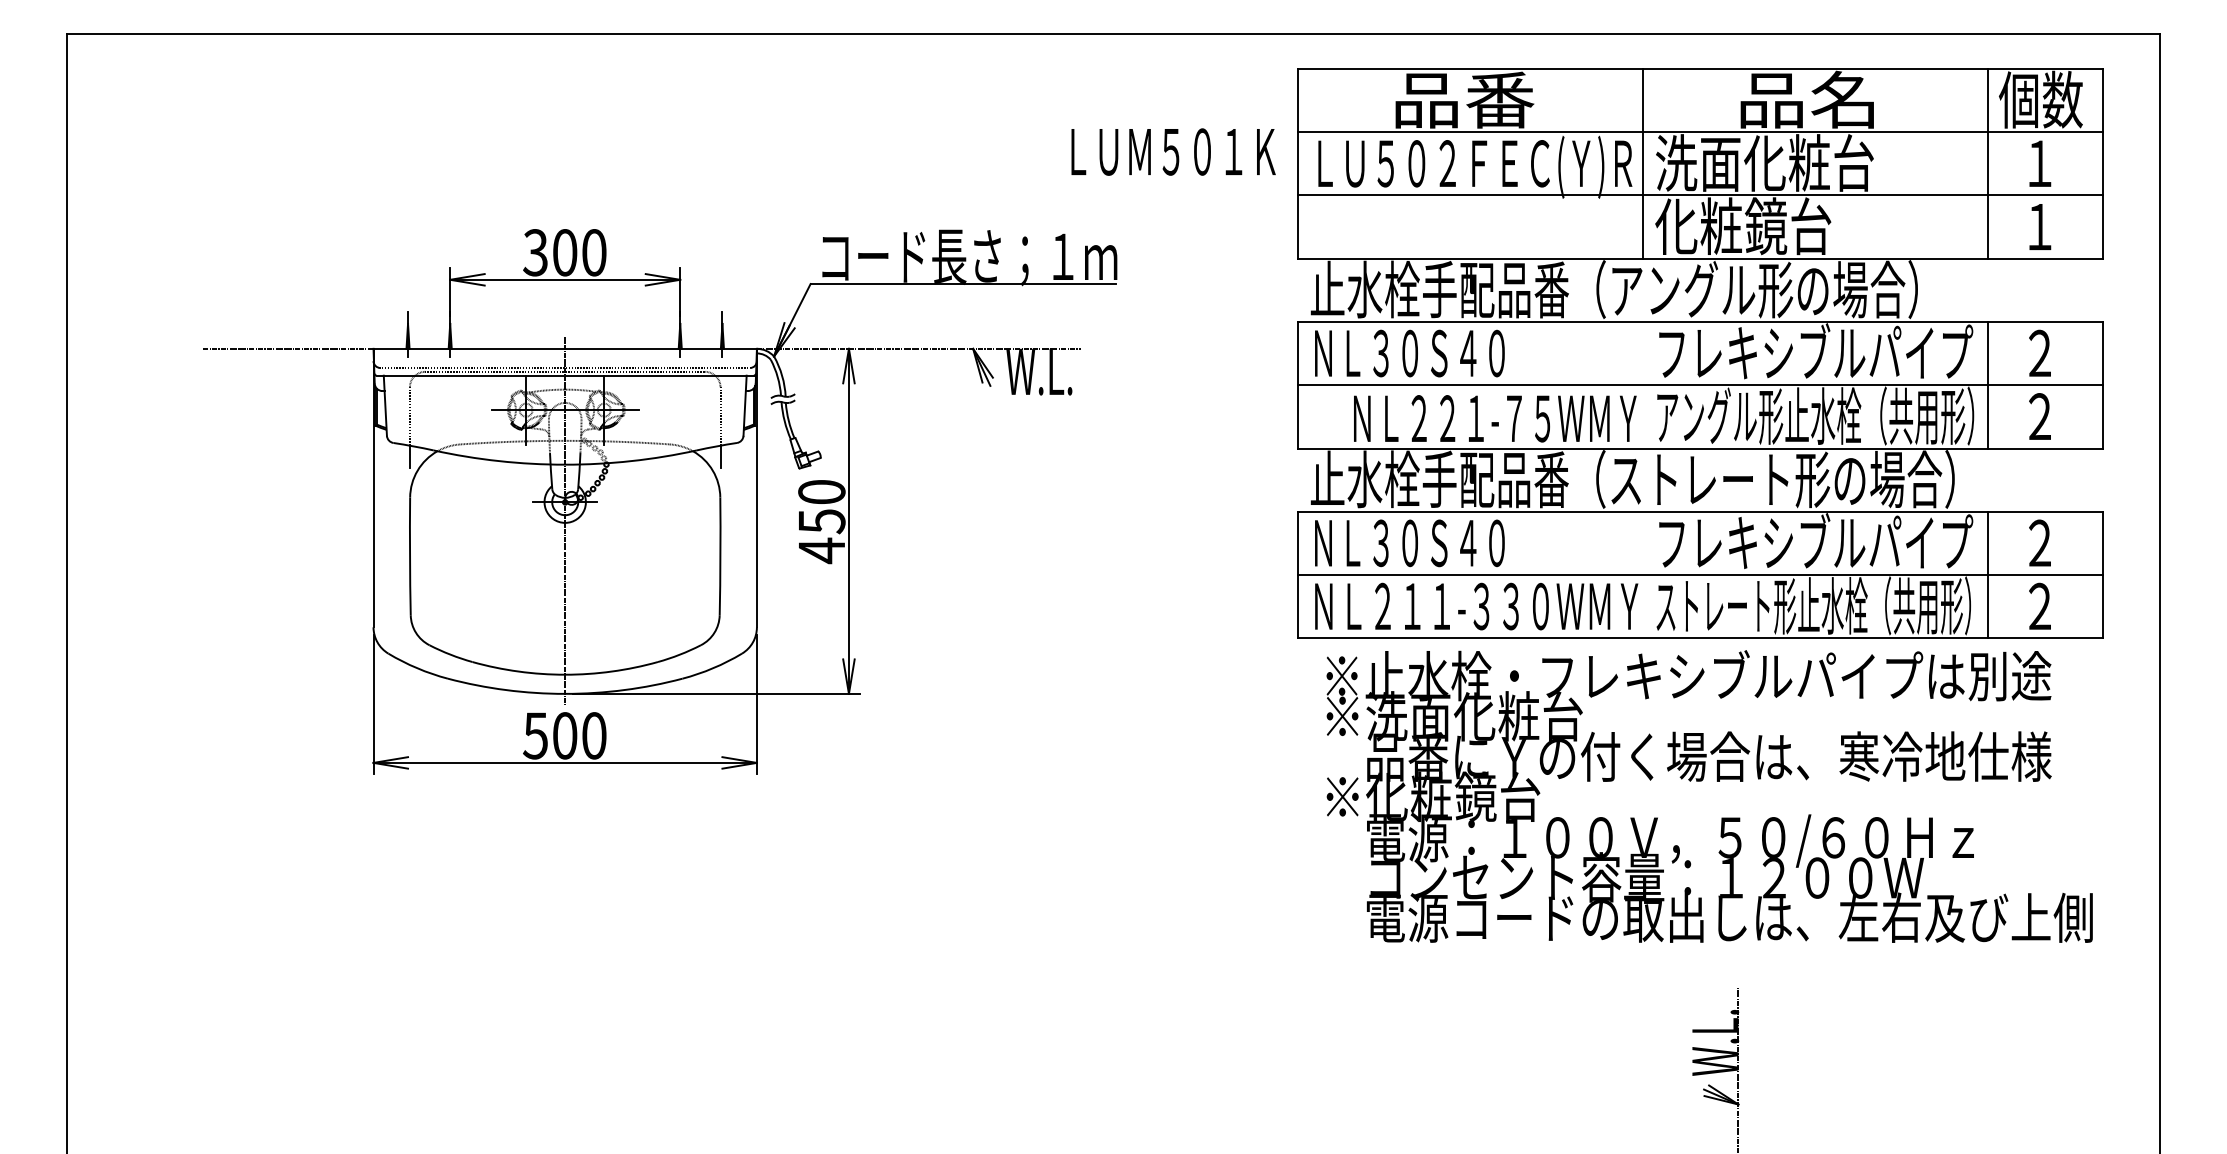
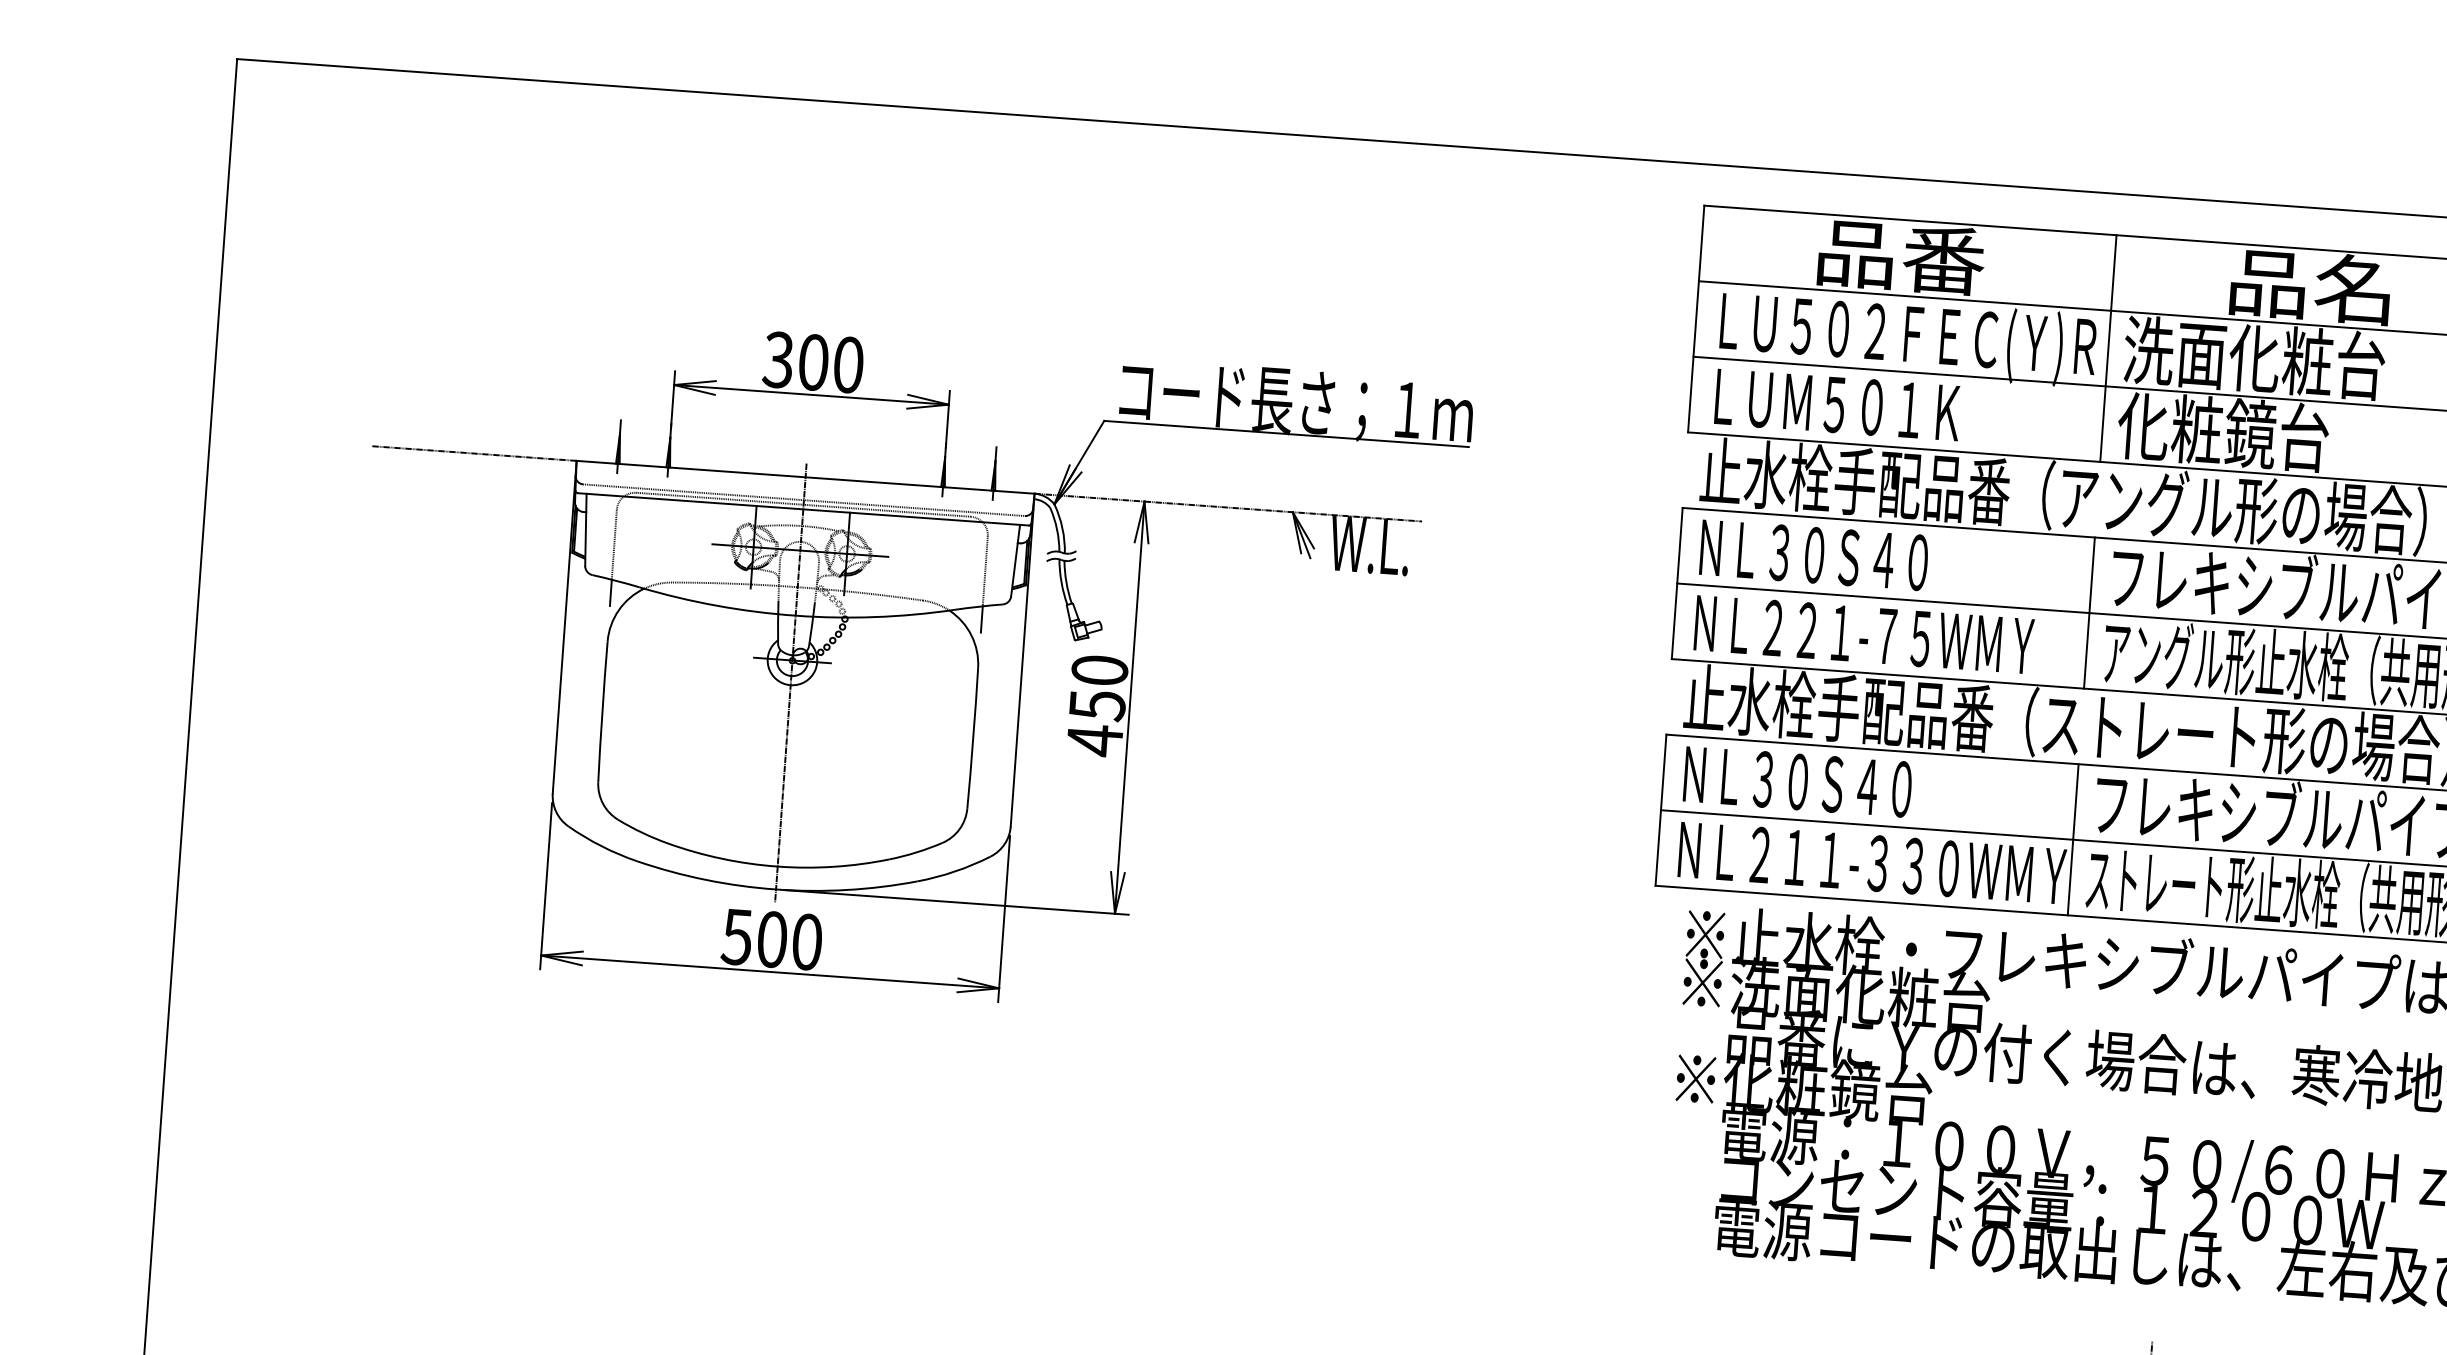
text: (1173, 151) -> (1837, 404), moved
line: (1642, 385) -> (2089, 613), added
text: (1495, 418) -> (1864, 634), moved
line: (1642, 574) -> (2073, 839), added

